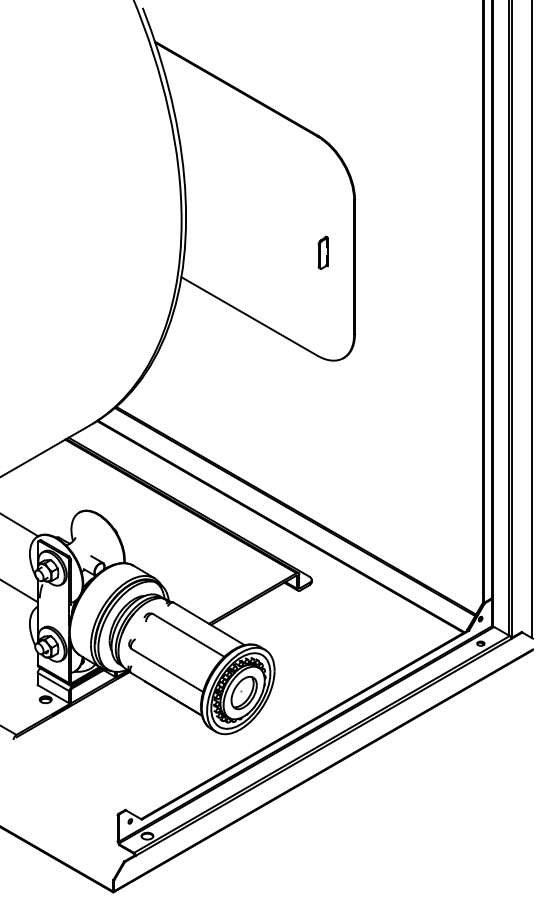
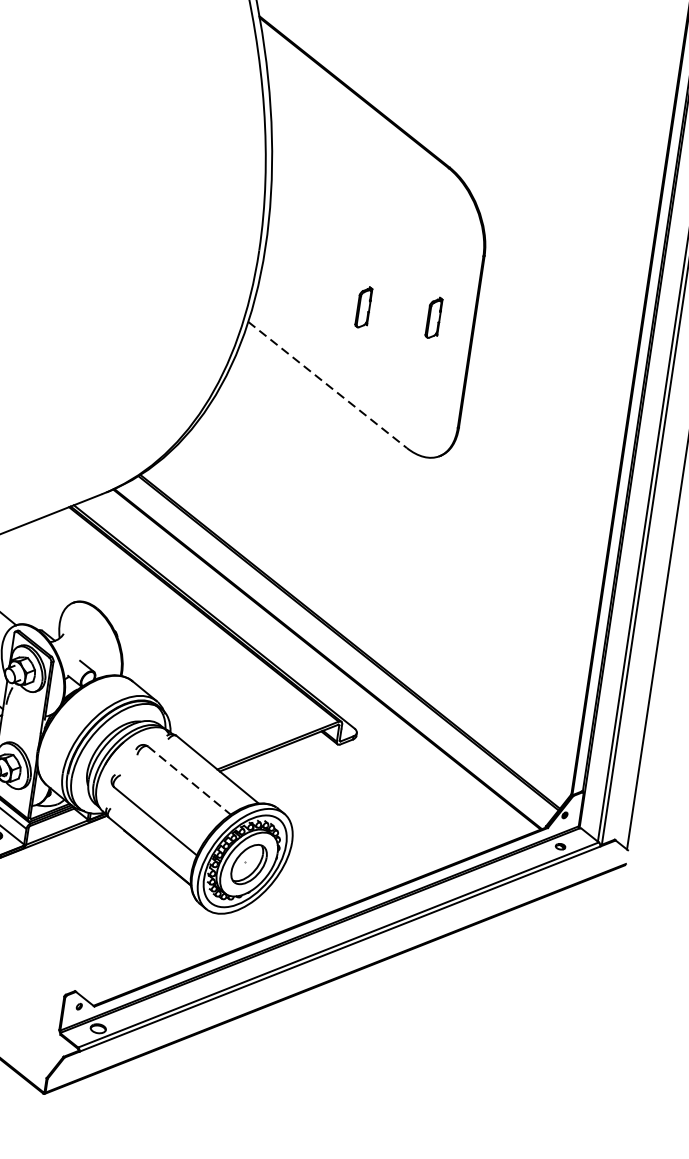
part: (267, 252) -> (362, 306), added
line: (249, 316) -> (327, 385), solid -> dashed
line: (189, 635) -> (190, 780), solid -> dashed

